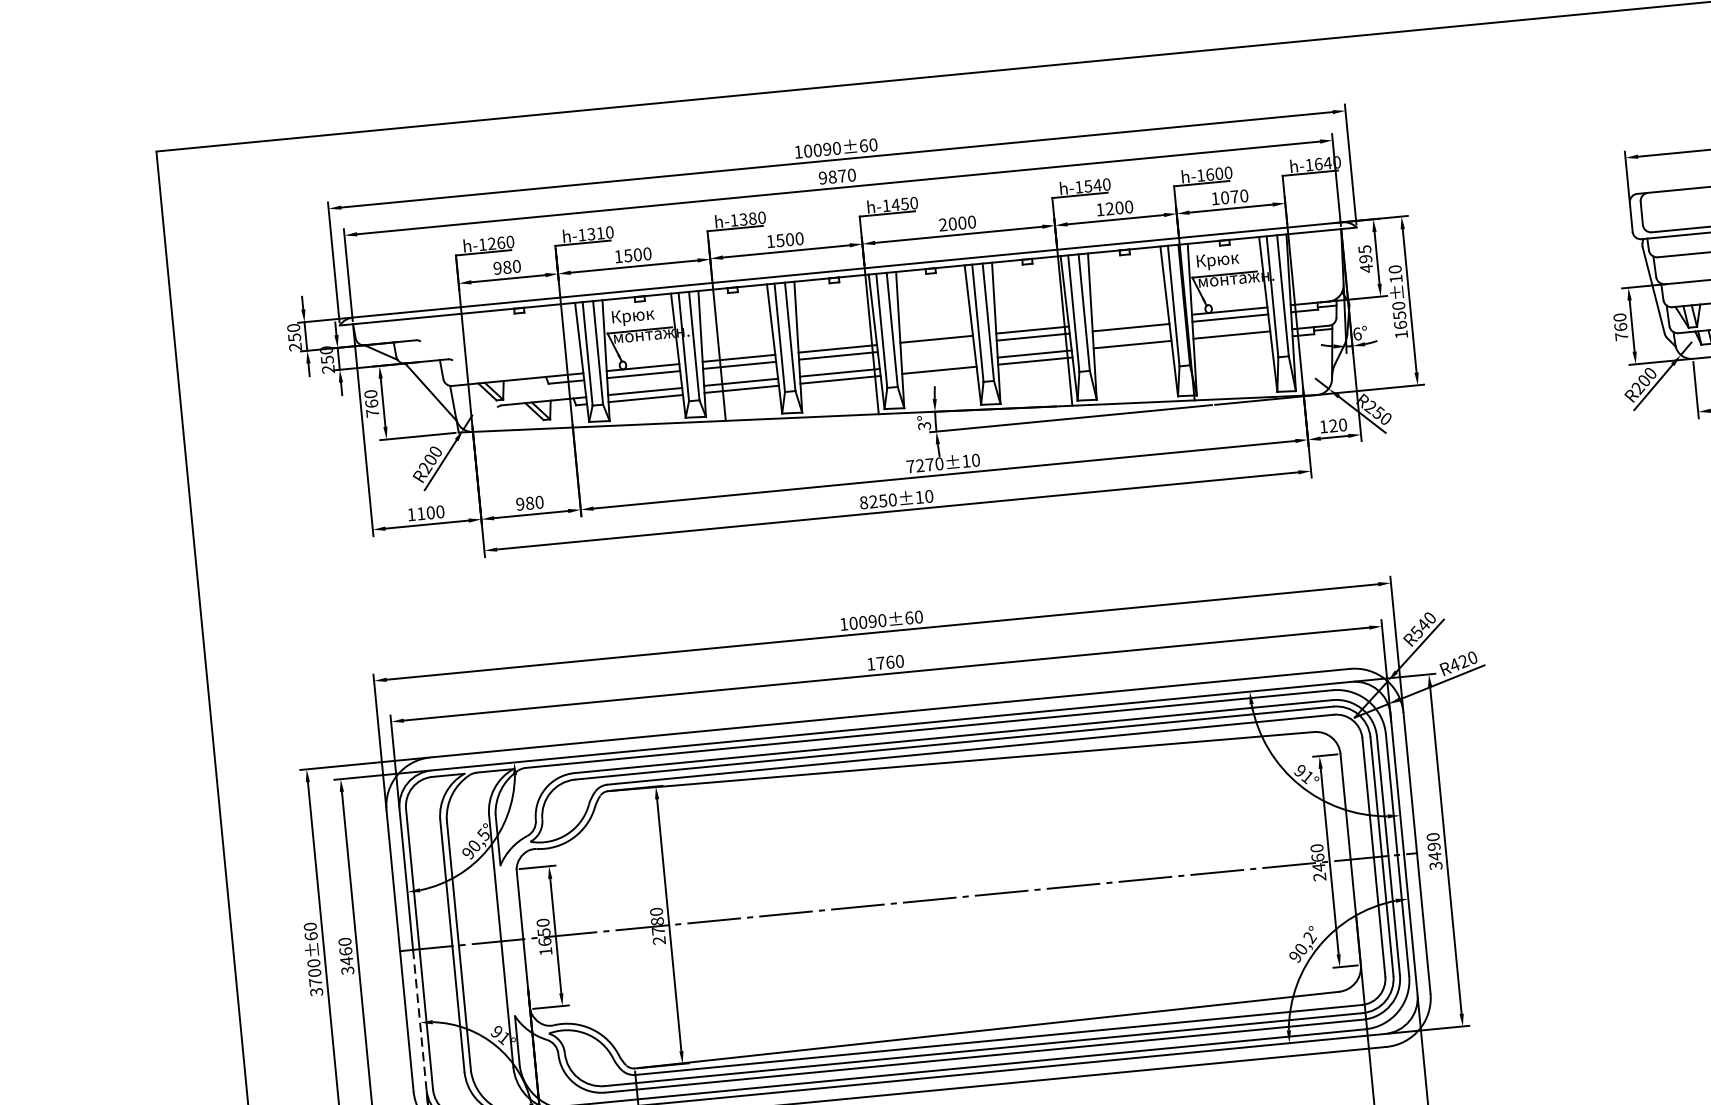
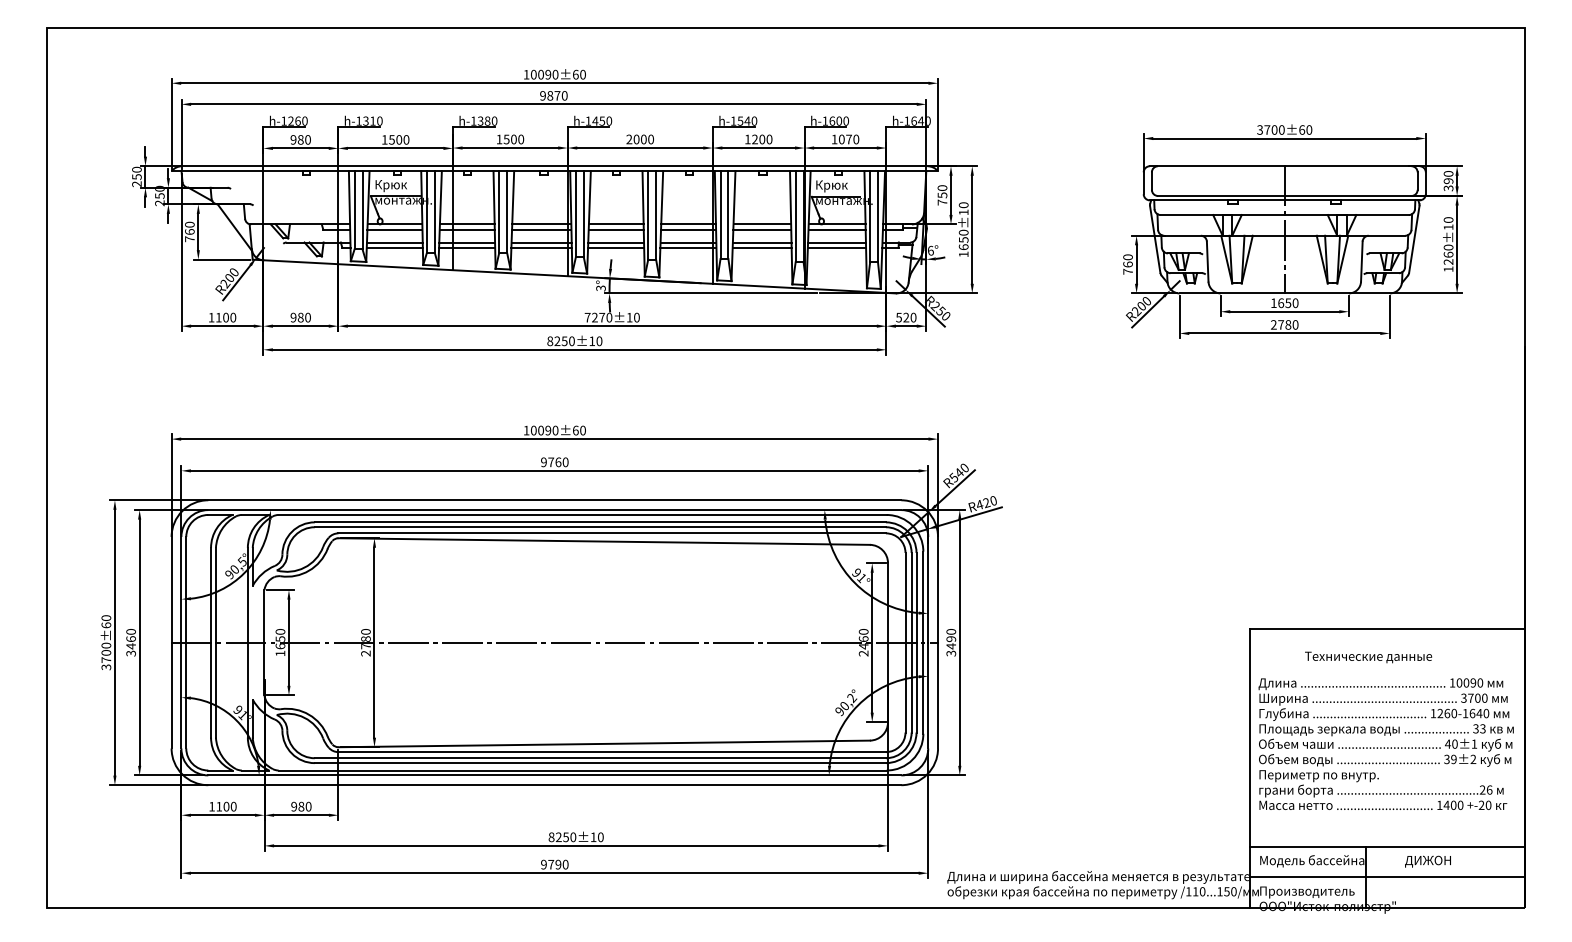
text: (1365, 259) -> (942, 195), 495 -> 750
line: (1130, 320) -> (762, 224), added
line: (1231, 341) -> (836, 247), added
line: (936, 346) -> (615, 229), added
line: (1132, 351) -> (761, 247), added
line: (939, 363) -> (616, 242), added
text: (1323, 426) -> (898, 317), 120 -> 520
text: (870, 664) -> (543, 462), 1760 -> 9760
line: (419, 1019) -> (181, 695), dashed -> solid

